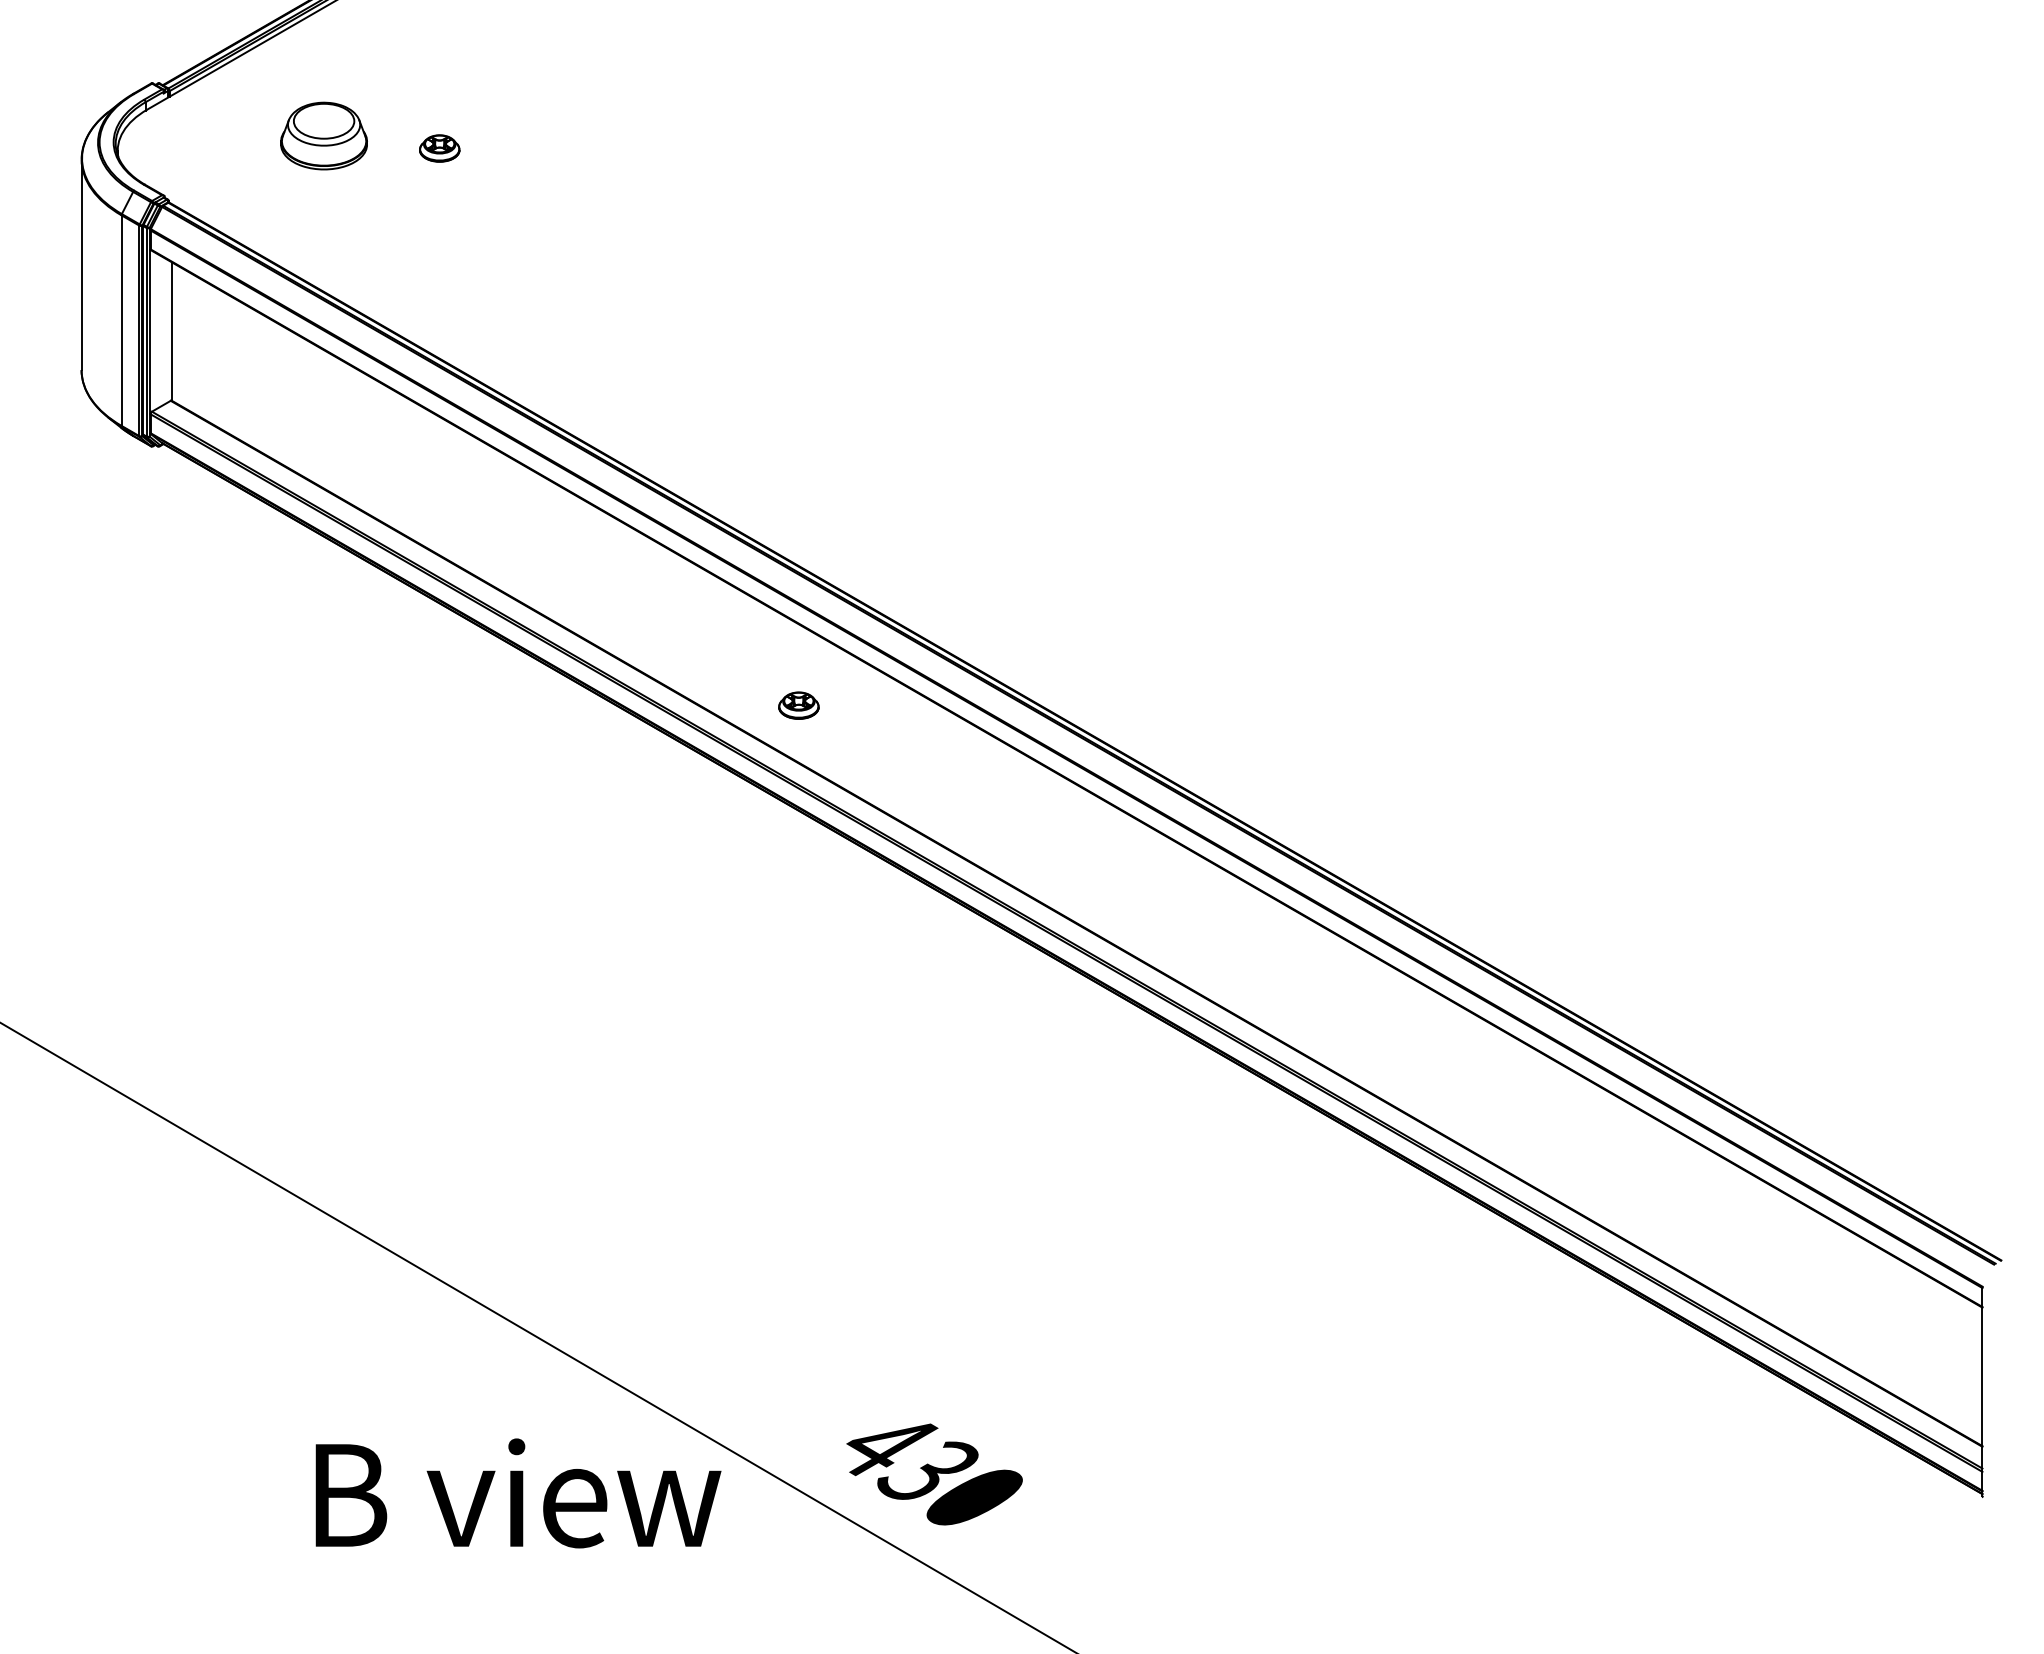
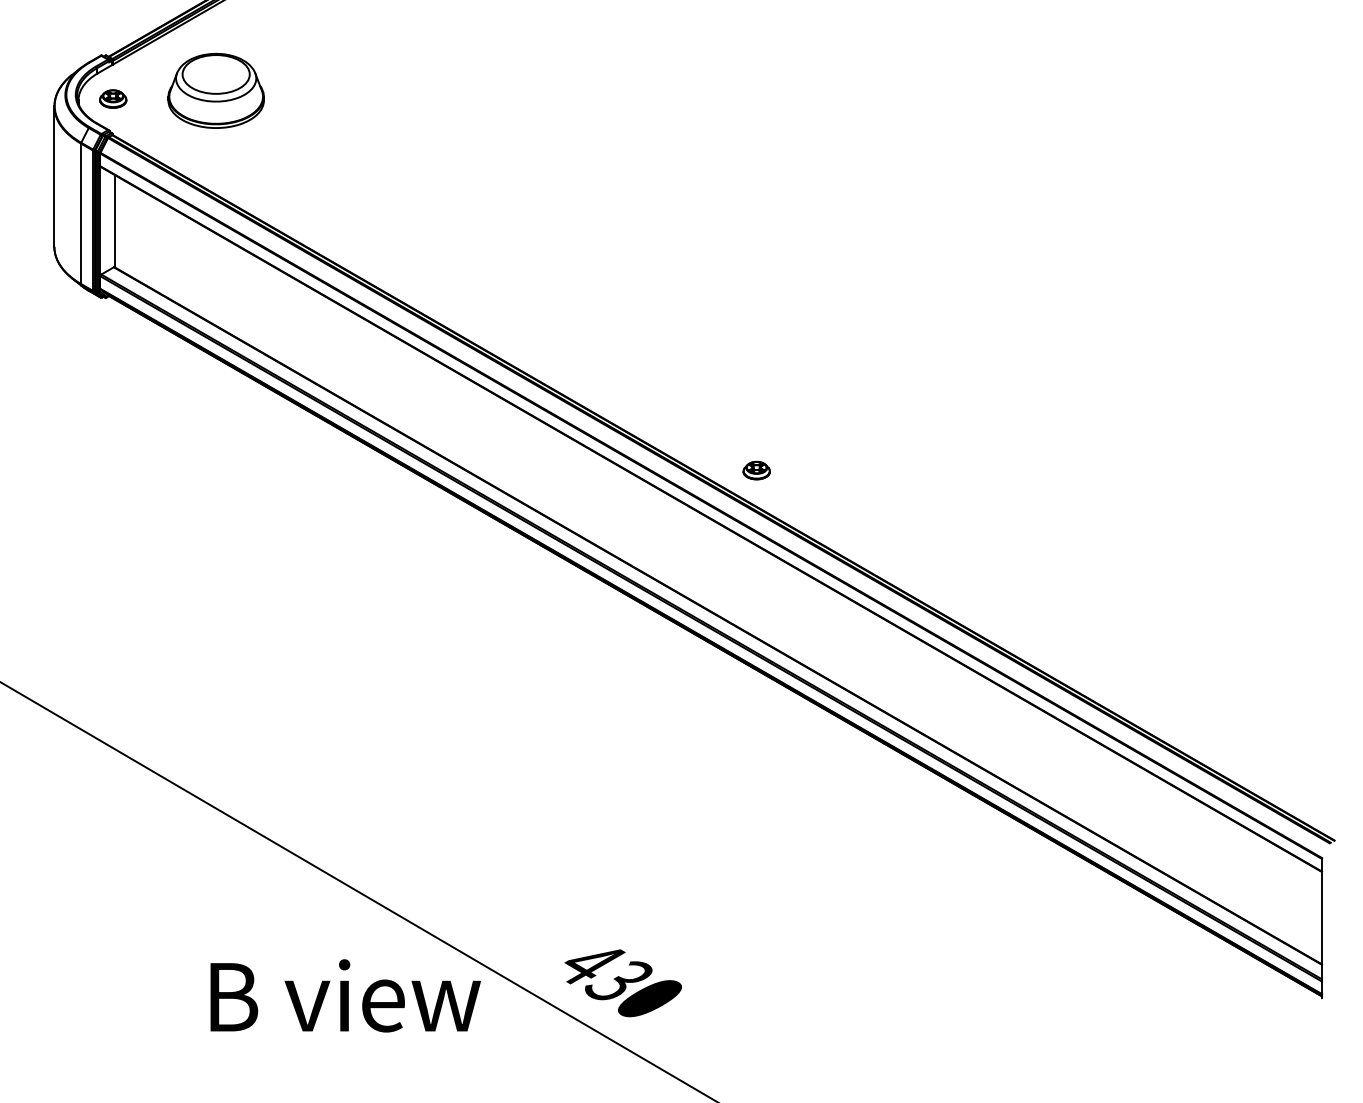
part: (323, 135) -> (215, 90), size x1.67
part: (440, 147) -> (113, 98), moved
part: (798, 705) -> (756, 470), moved

